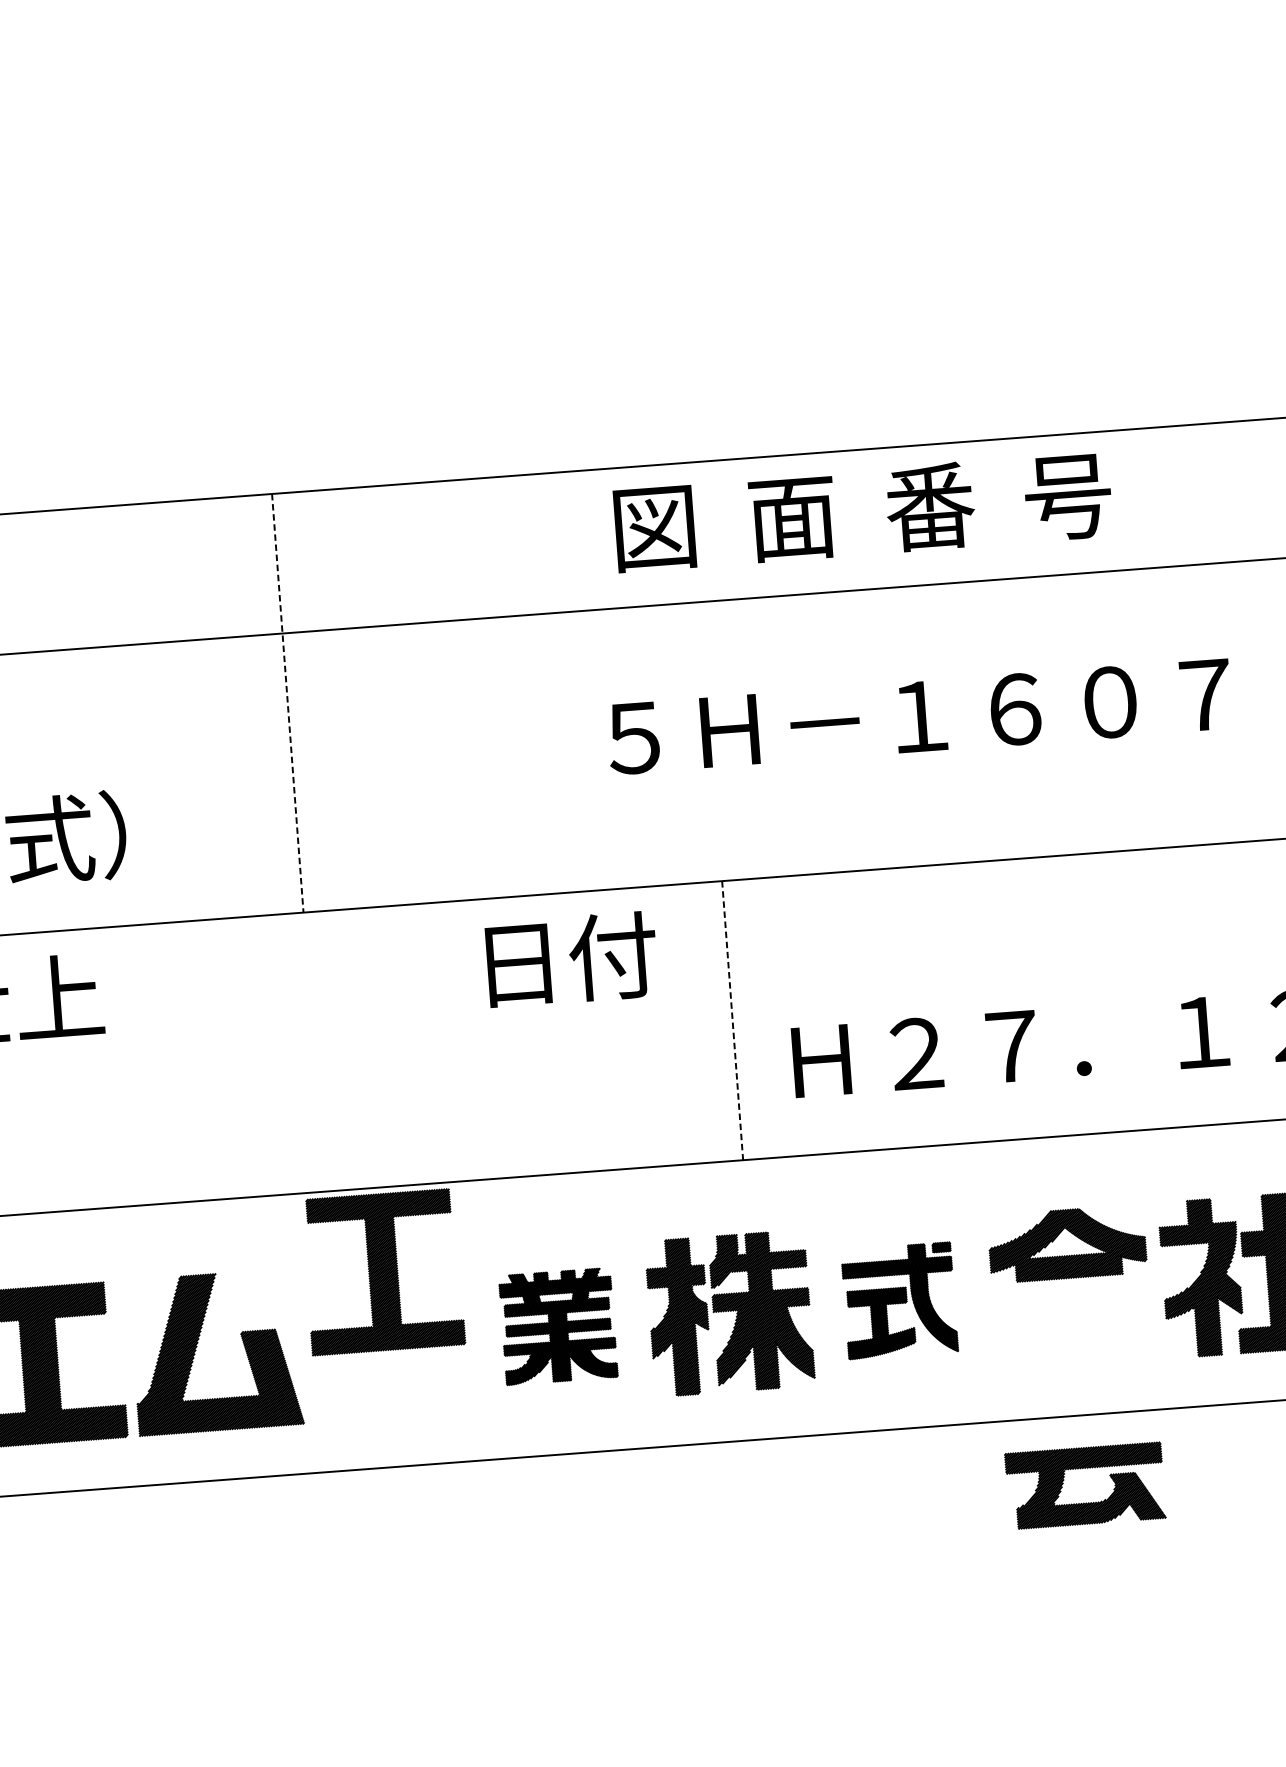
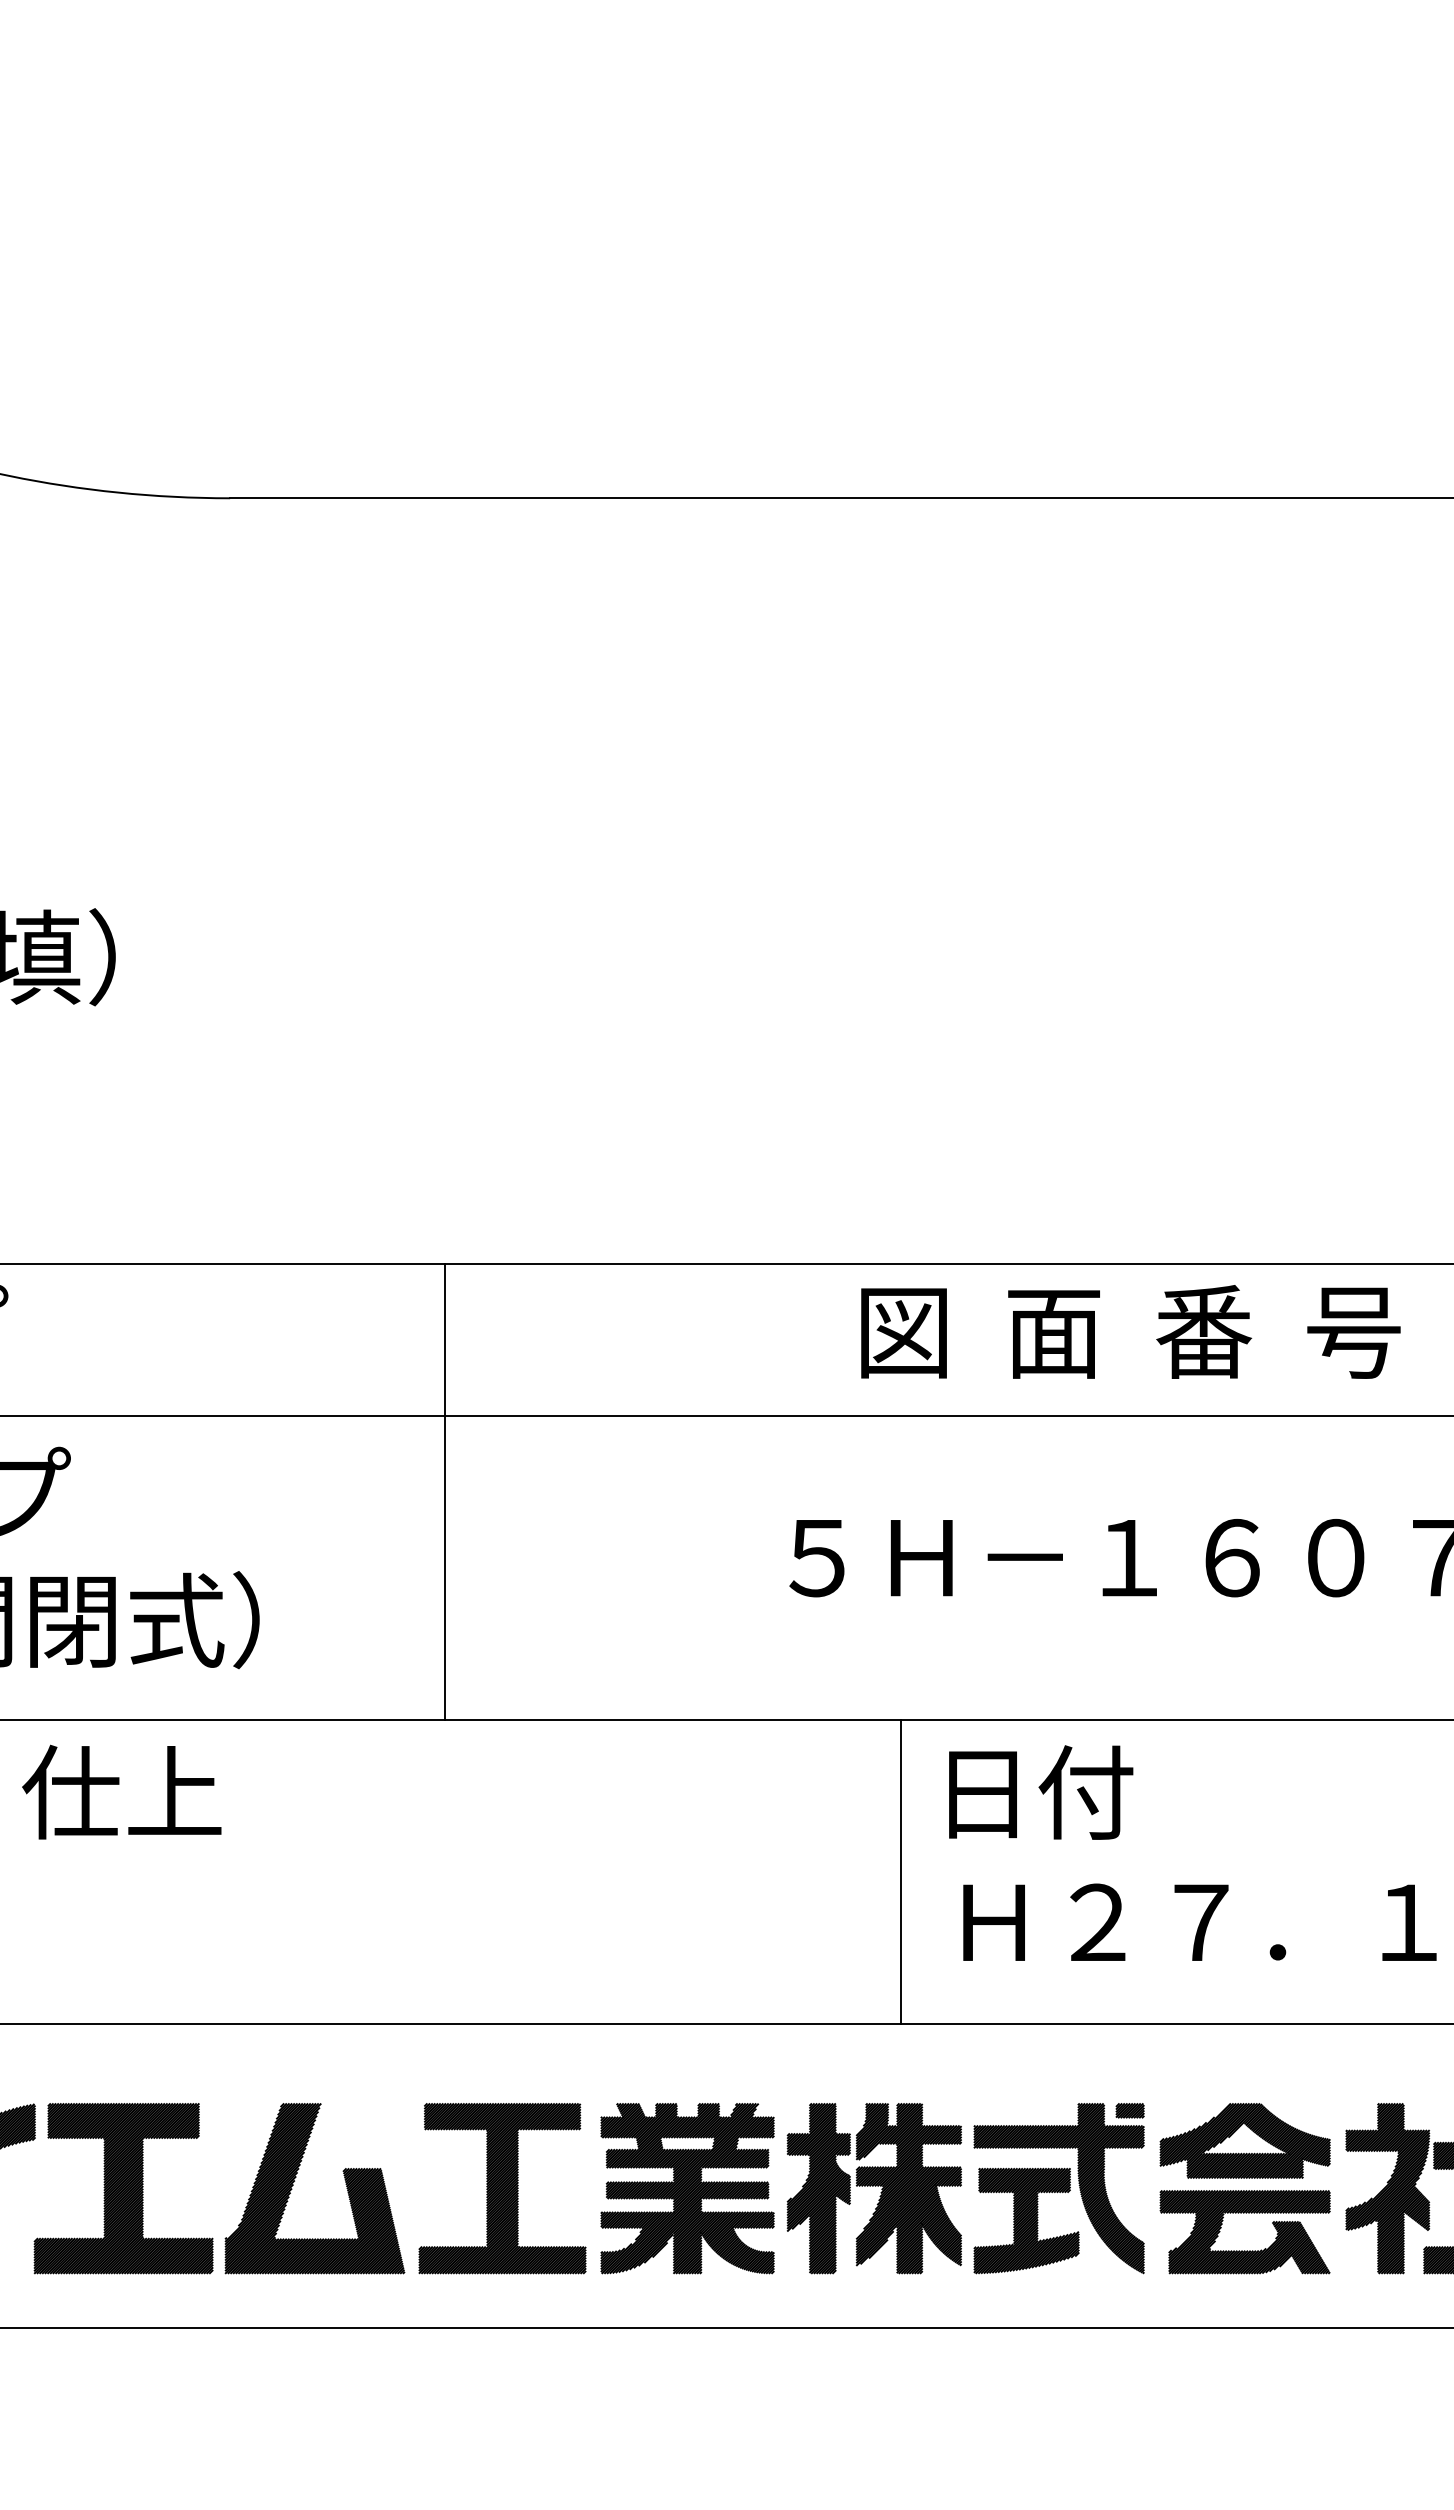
text: (862, 511) -> (1130, 1331), moved
line: (287, 703) -> (445, 1492), dashed -> solid
text: (572, 959) -> (1041, 1792), moved
line: (732, 1020) -> (901, 1871), dashed -> solid
part: (383, 1272) -> (502, 2188), moved
part: (899, 1300) -> (1058, 2188), size x1.43
part: (558, 1326) -> (687, 2188), size x1.43
part: (1086, 1502) -> (1244, 2250), moved

